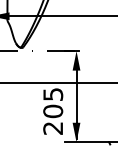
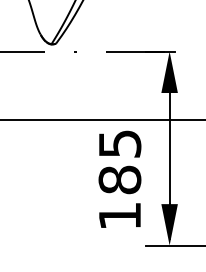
text: (52, 119) -> (118, 197), 205 -> 185

